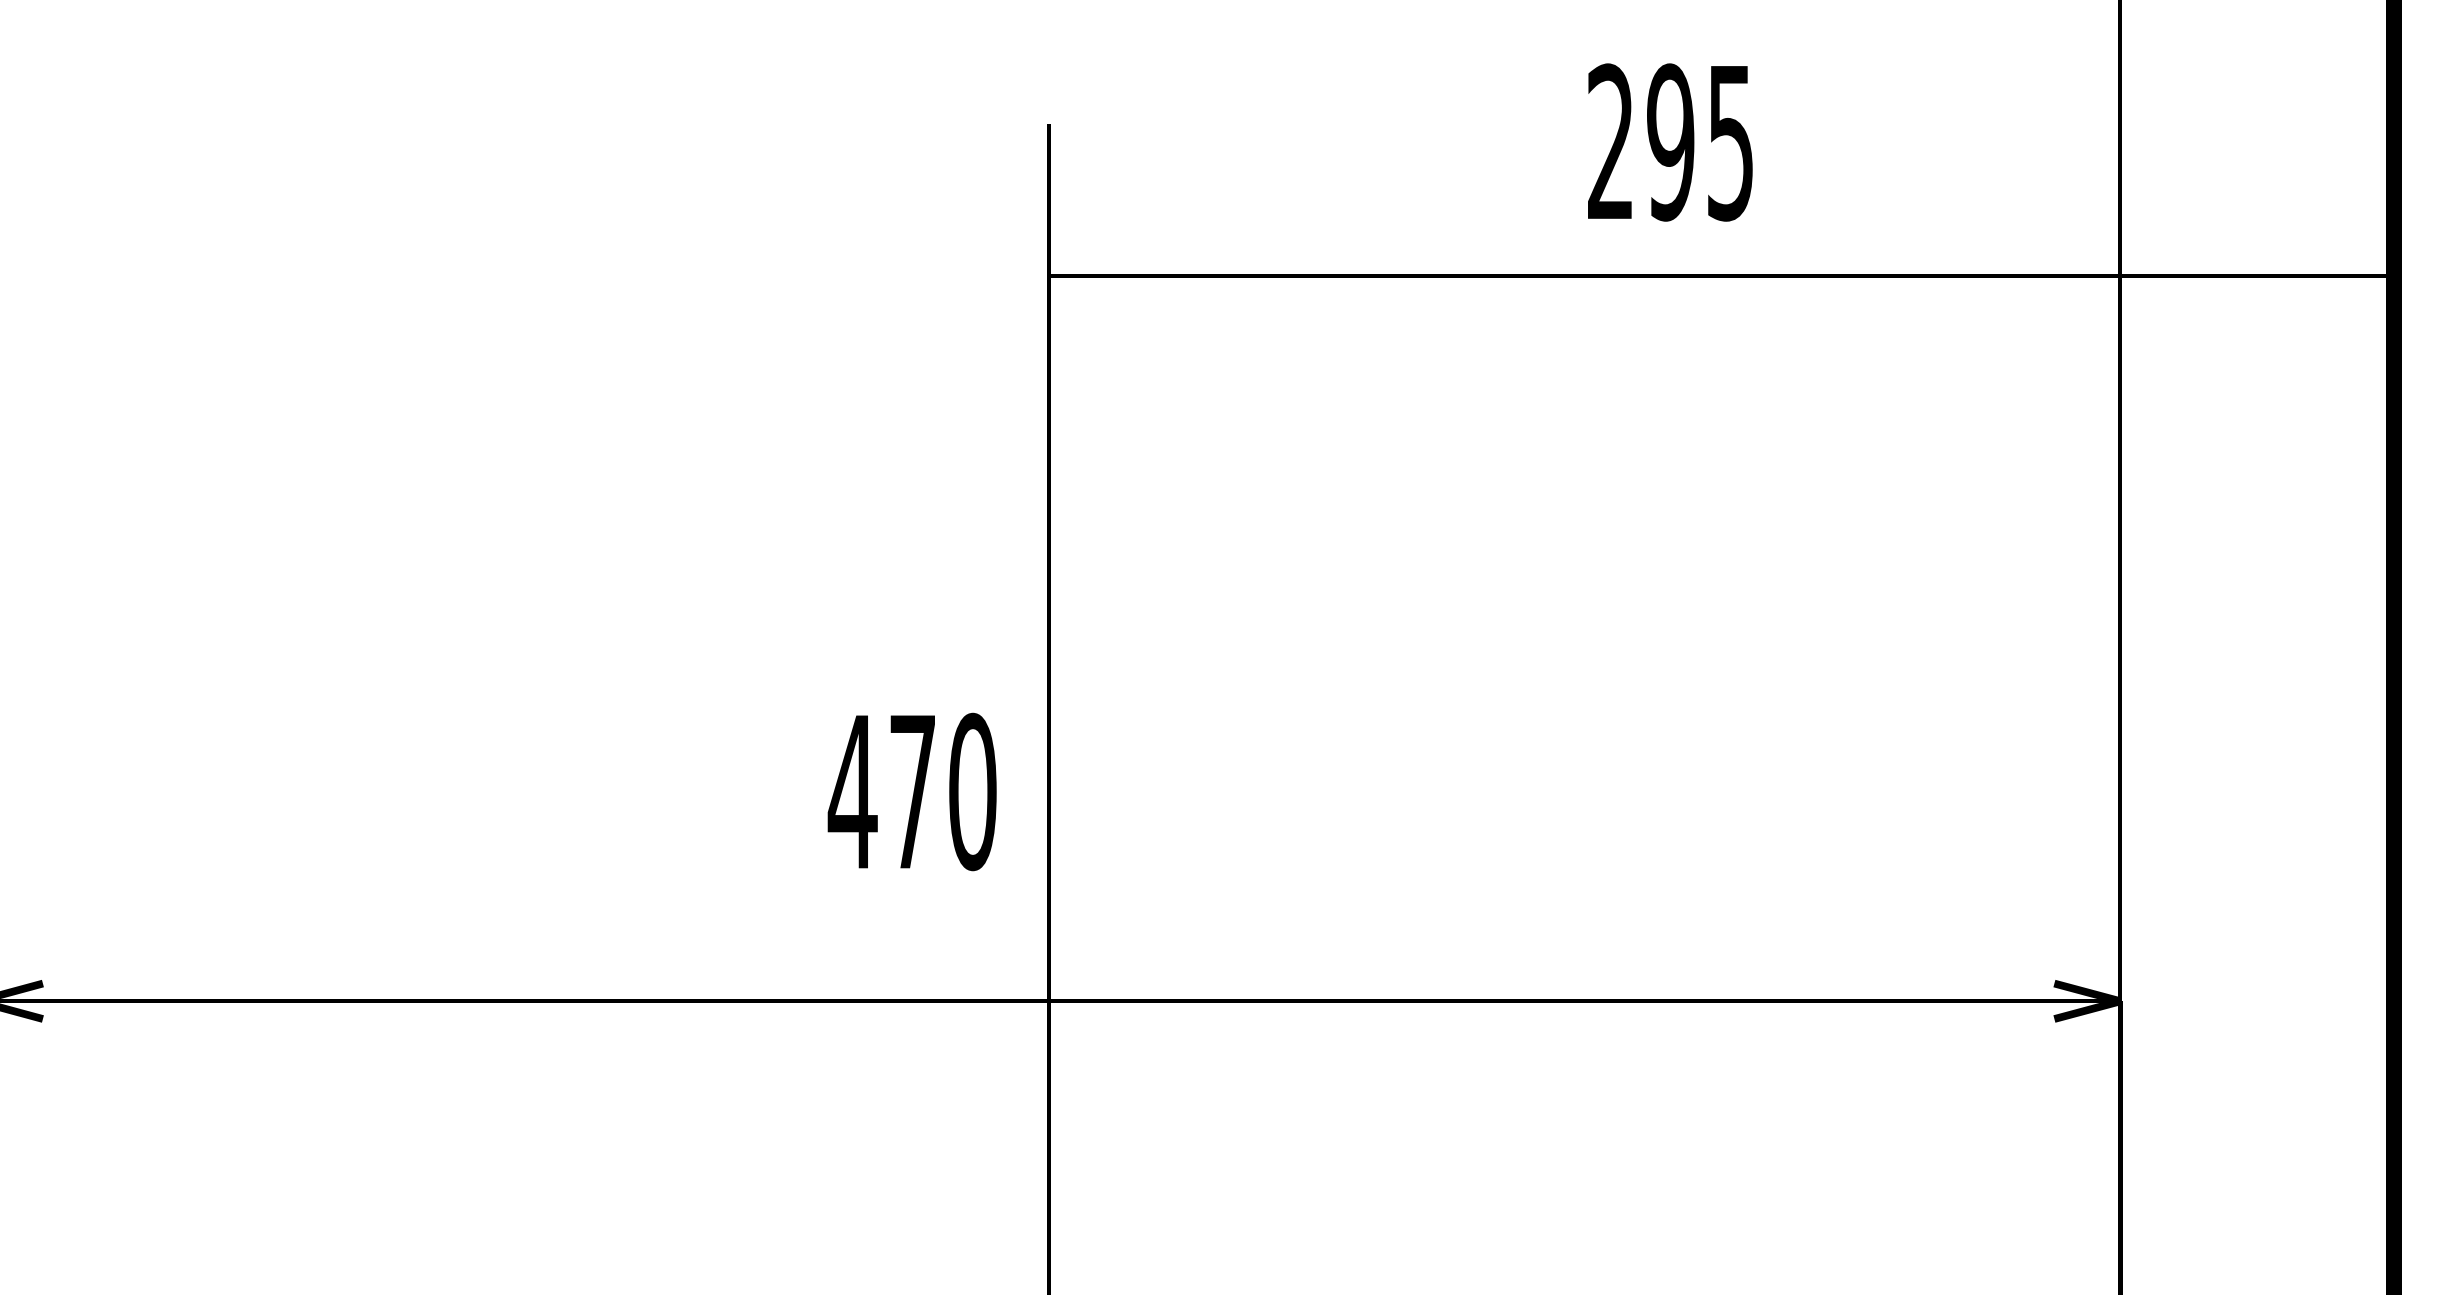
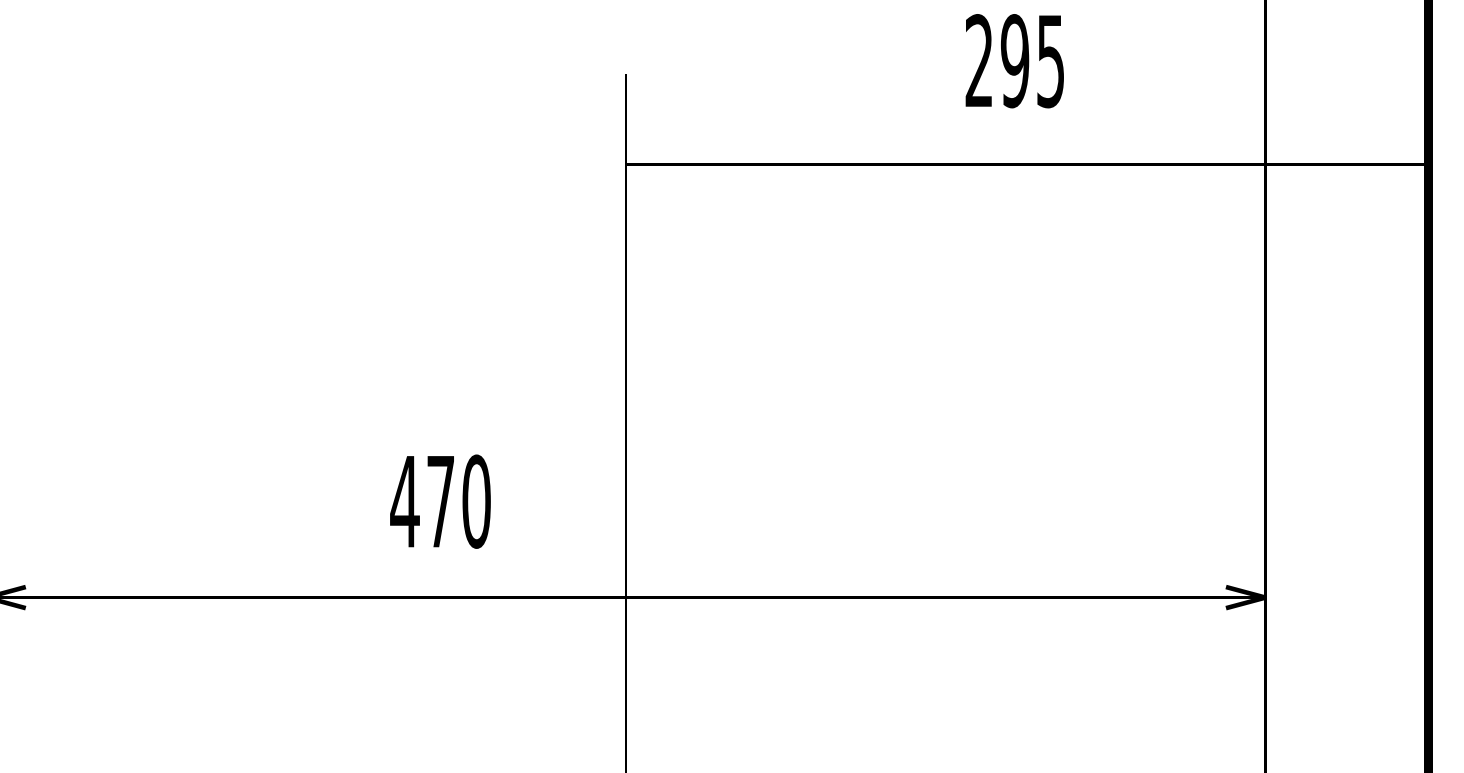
text: (1669, 143) -> (1014, 61), moved
text: (912, 791) -> (440, 501), moved

